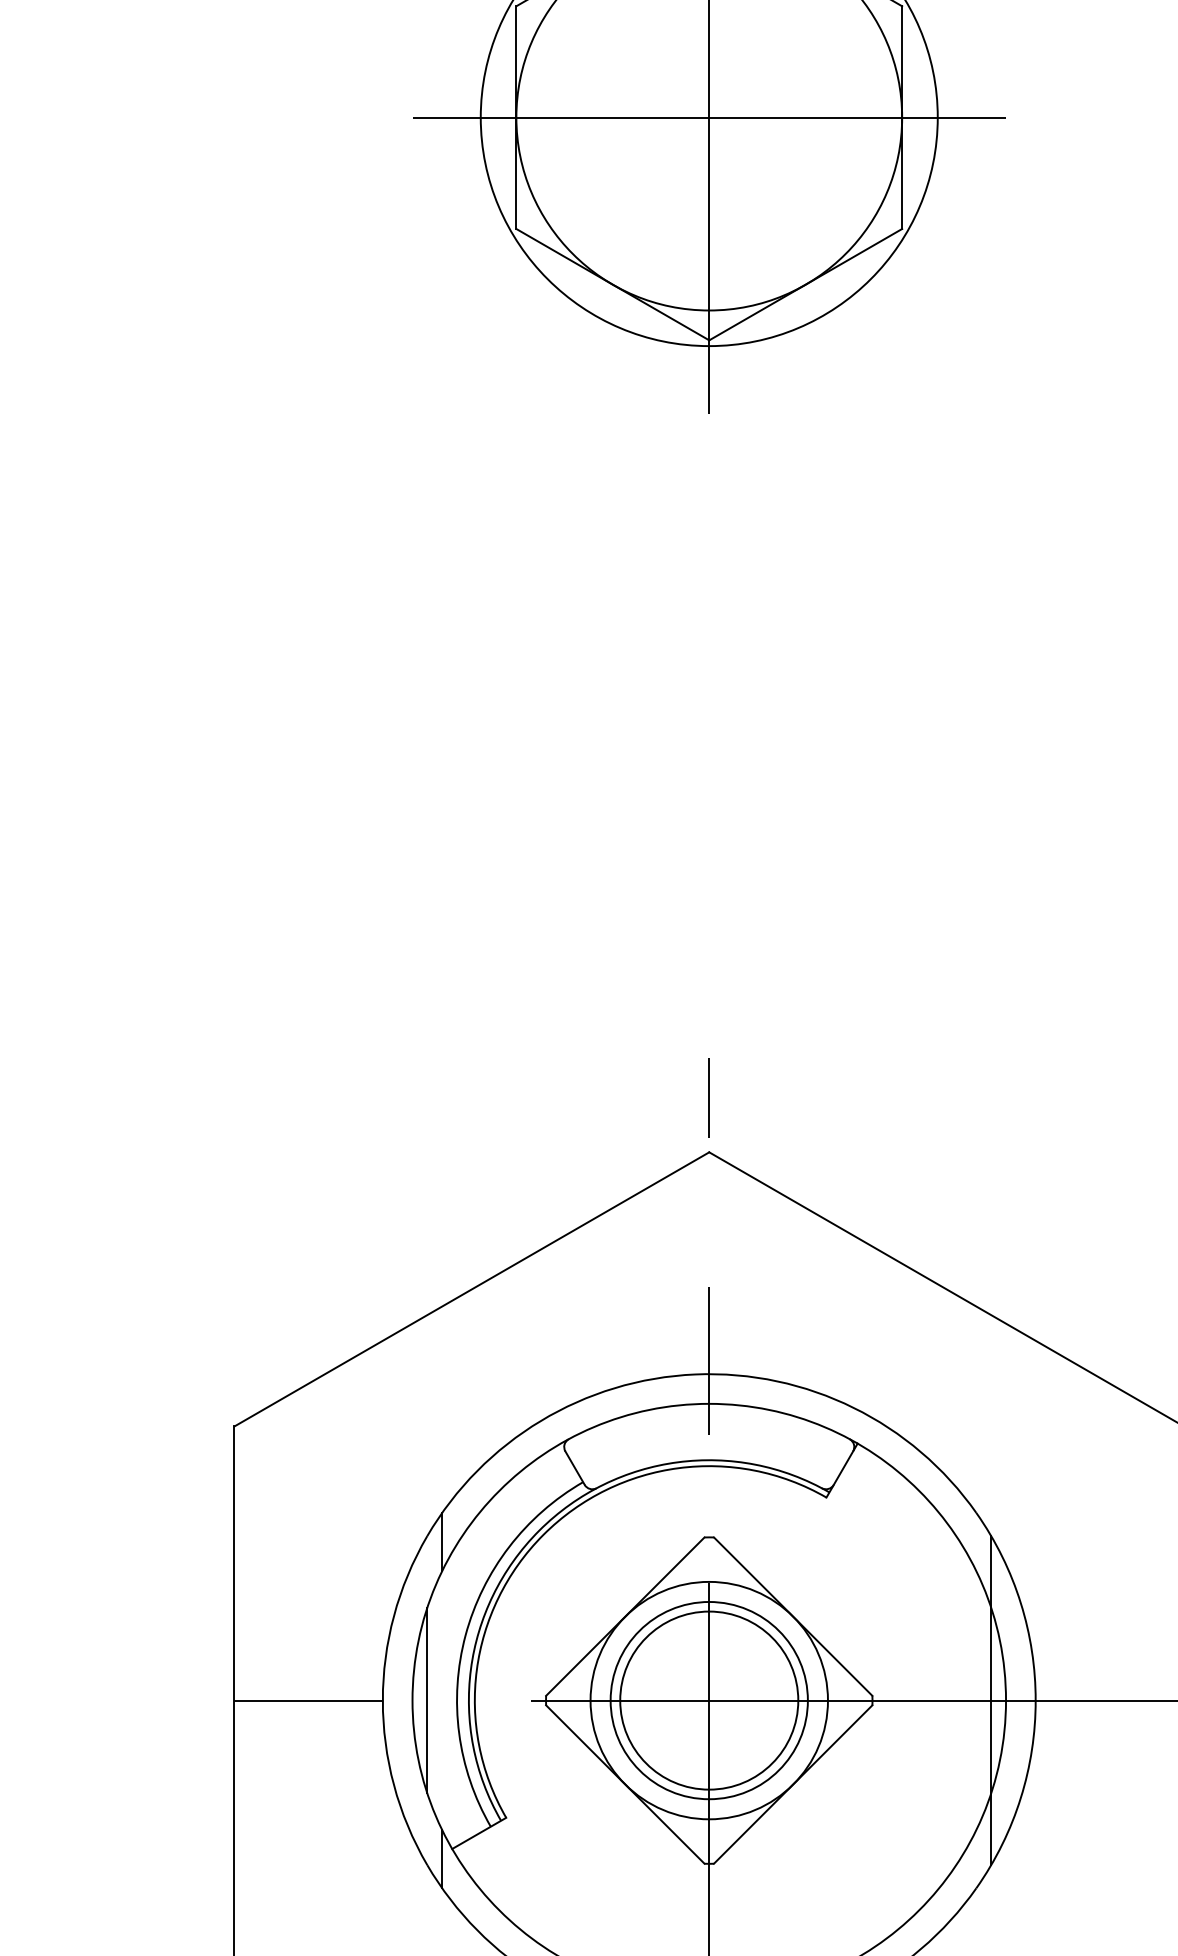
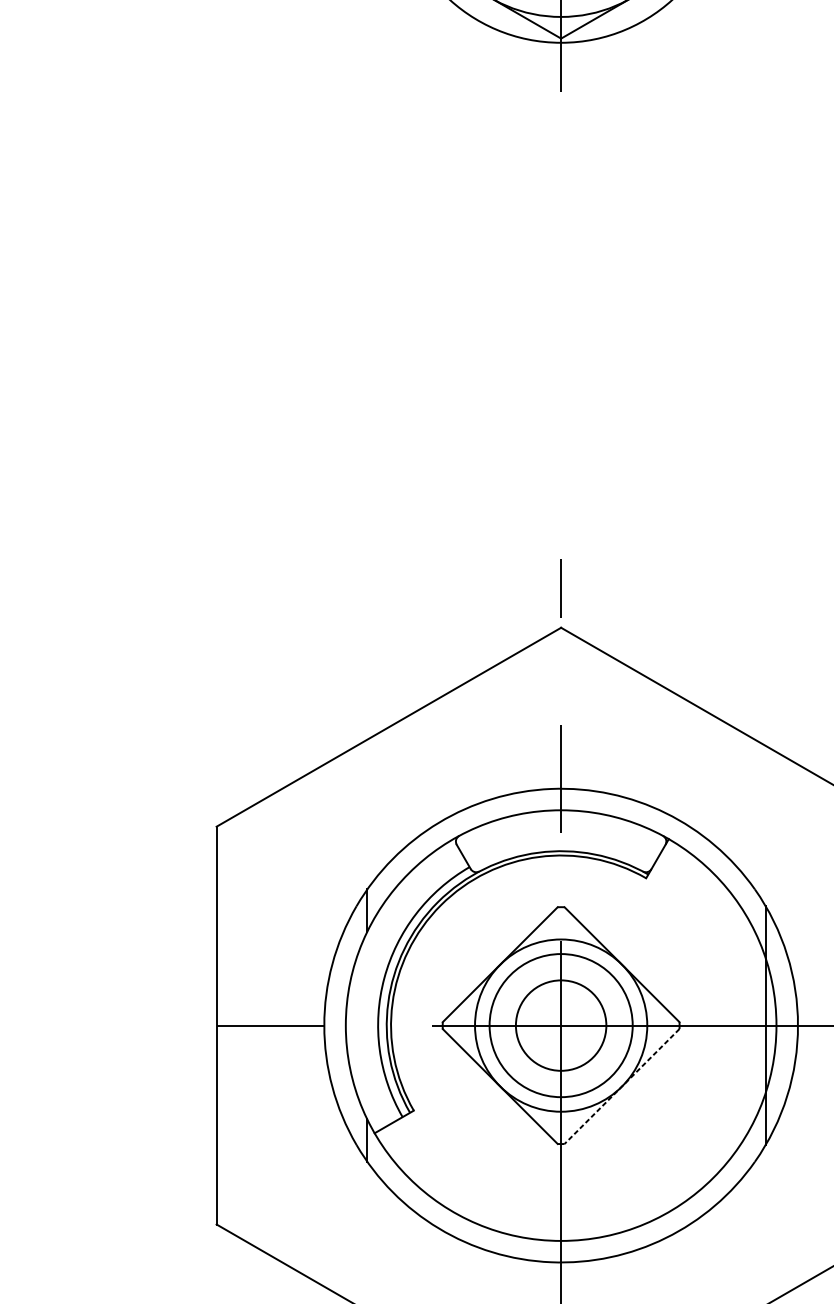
line: (427, 1700) -> (356, 1025), removed
circle: (709, 1700) -> (561, 1025), size x0.7
line: (792, 1784) -> (621, 1086), solid -> dashed

